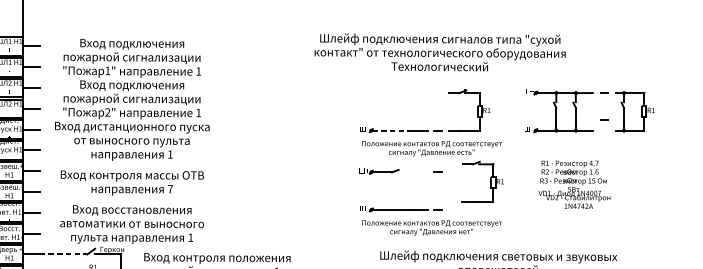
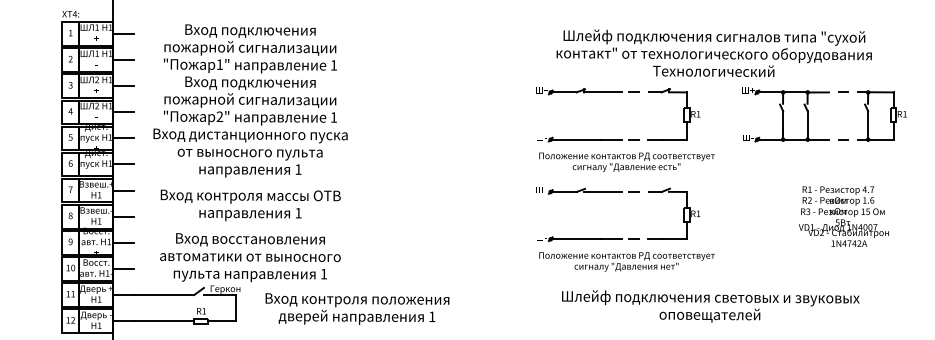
text: (439, 51) -> (713, 52), moved
part: (400, 92) -> (587, 91), added
line: (604, 119) -> (843, 139), moved
line: (391, 130) -> (576, 139), dashed -> solid
line: (412, 172) -> (602, 192), added
part: (490, 181) -> (683, 213), moved
text: (574, 184) -> (843, 216), moved
text: (170, 189) -> (298, 213), 7 -> 1
line: (63, 254) -> (164, 295), dashed -> solid

